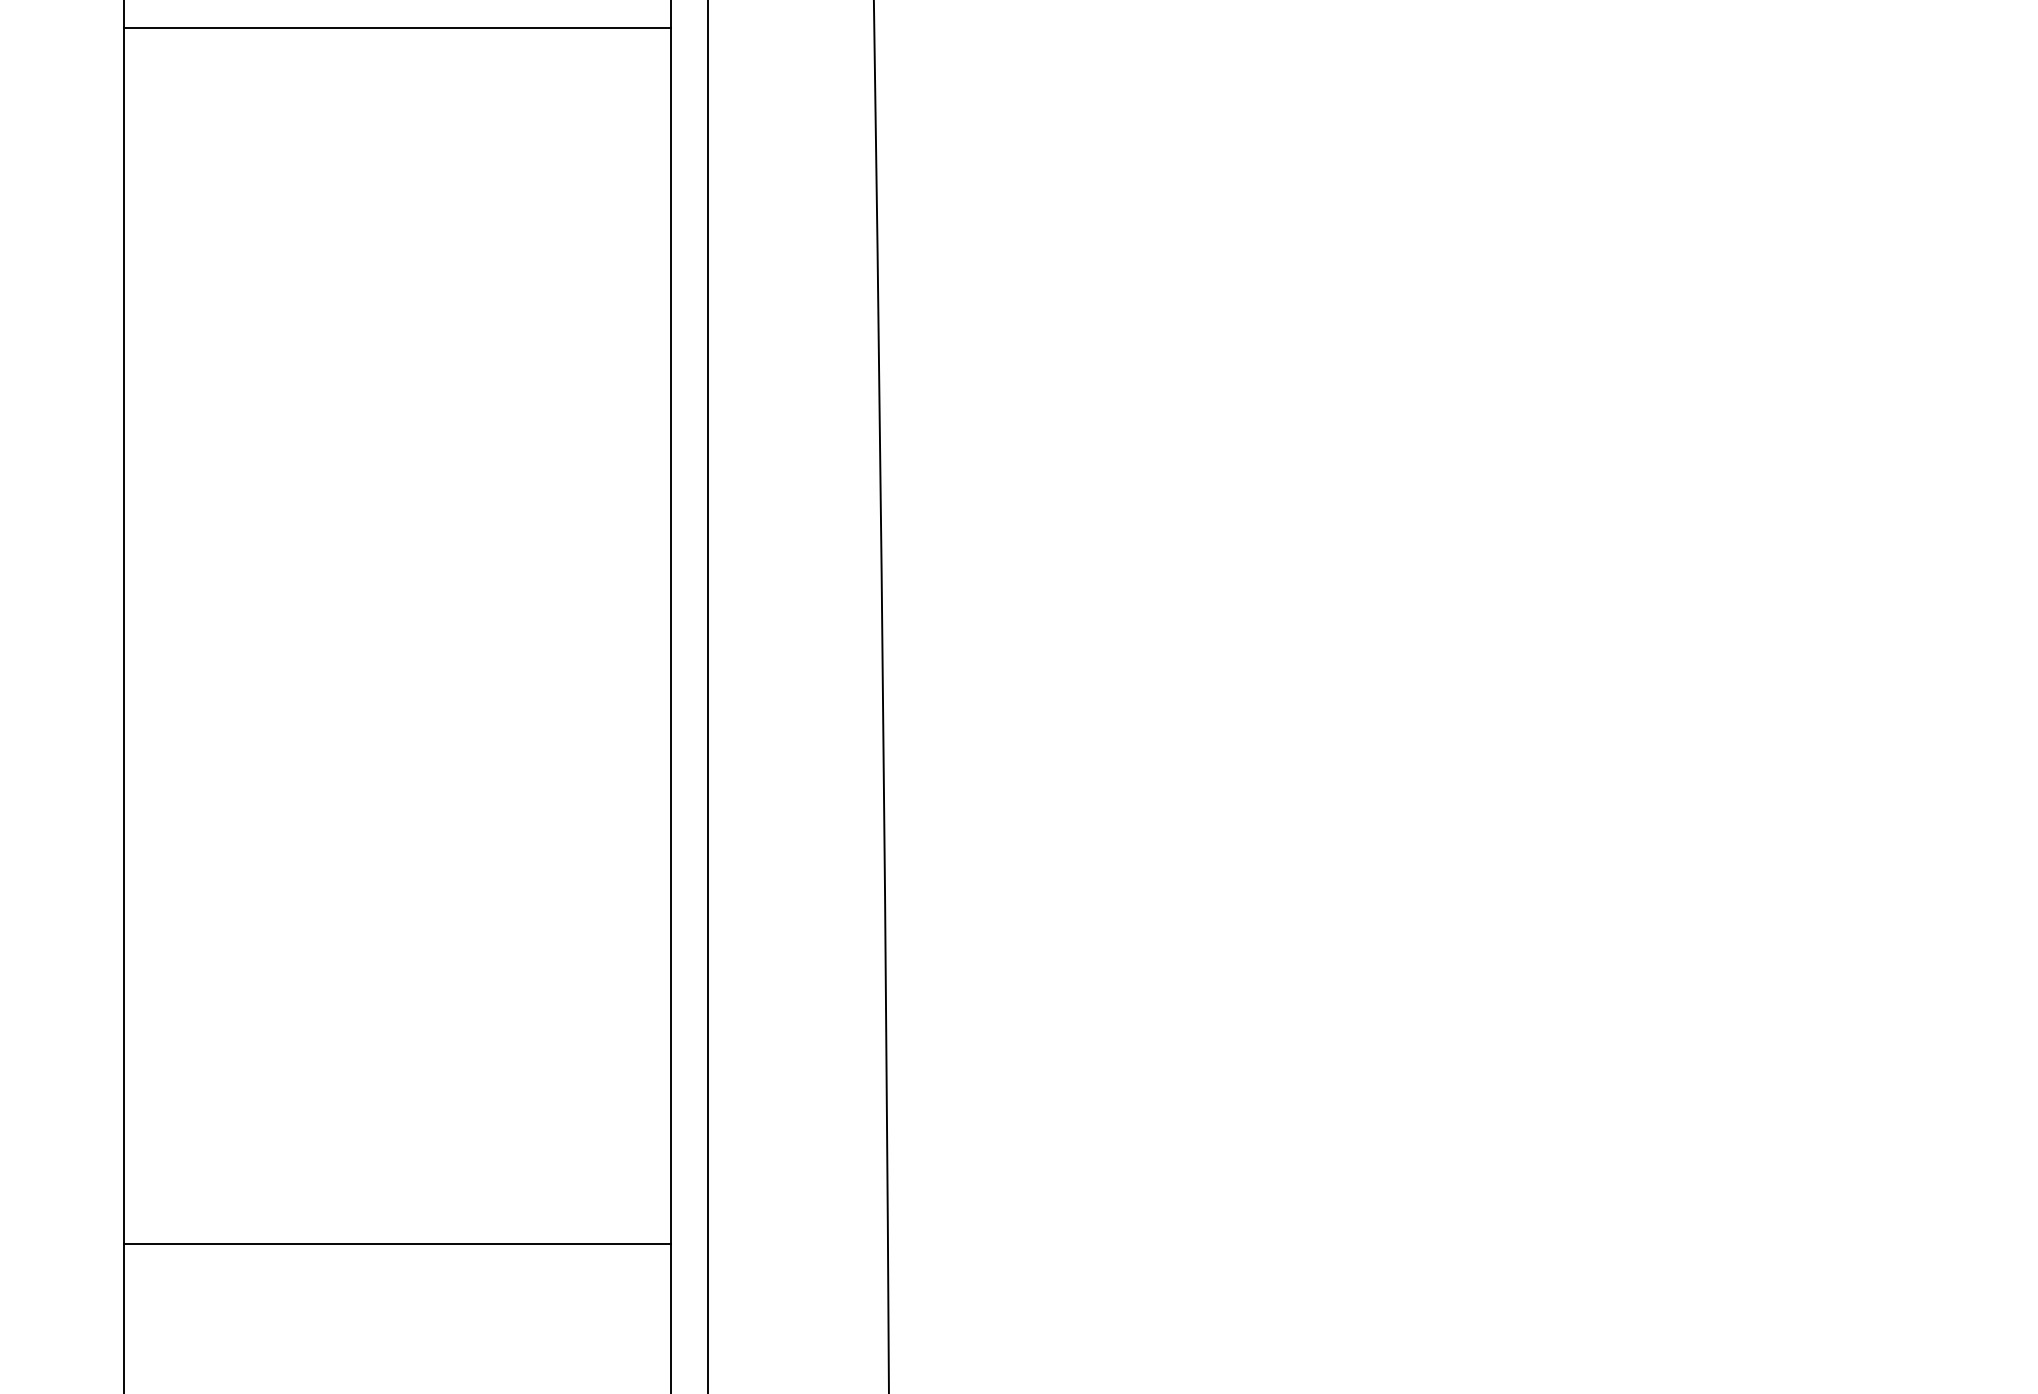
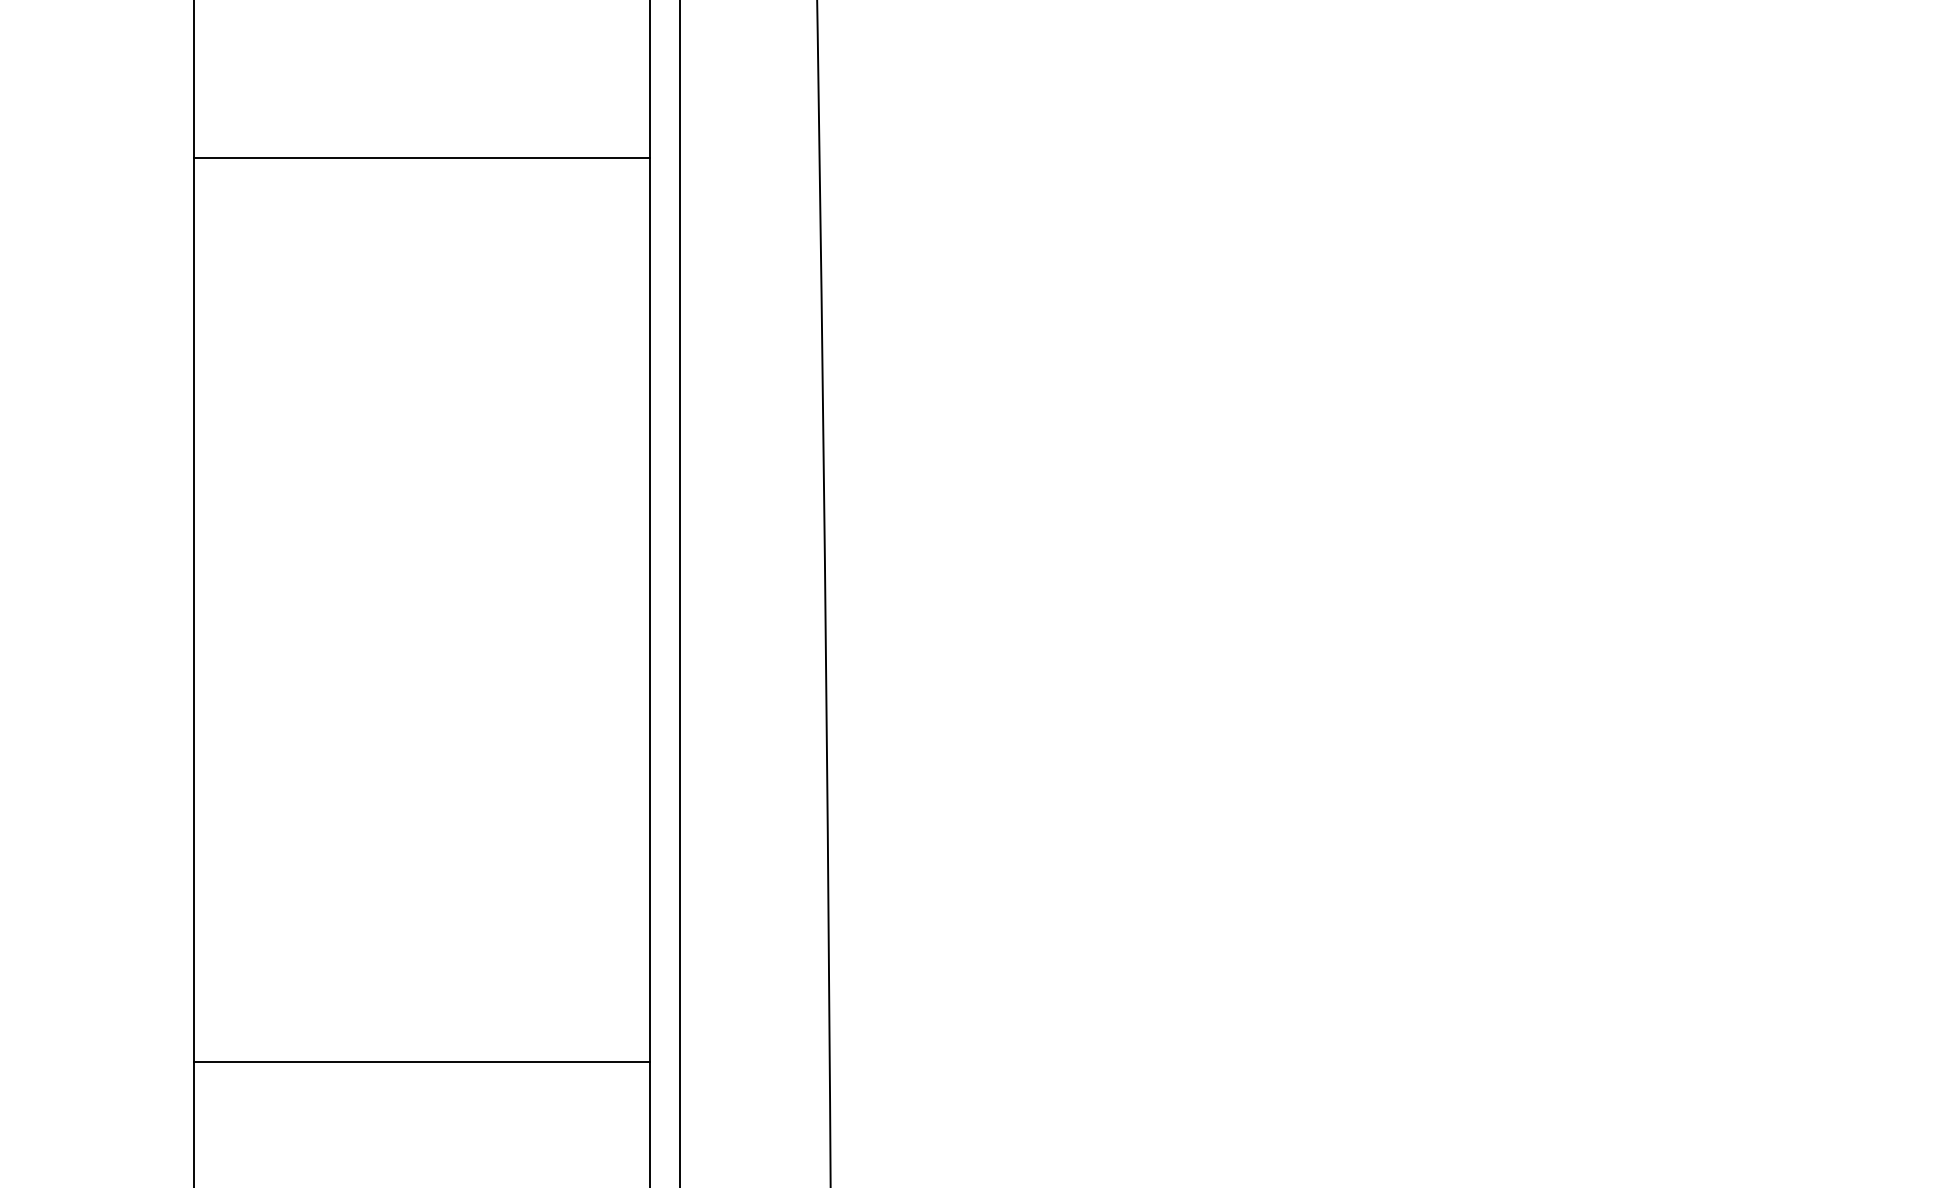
line: (396, 27) -> (421, 157), moved
line: (396, 1244) -> (421, 1062), moved

